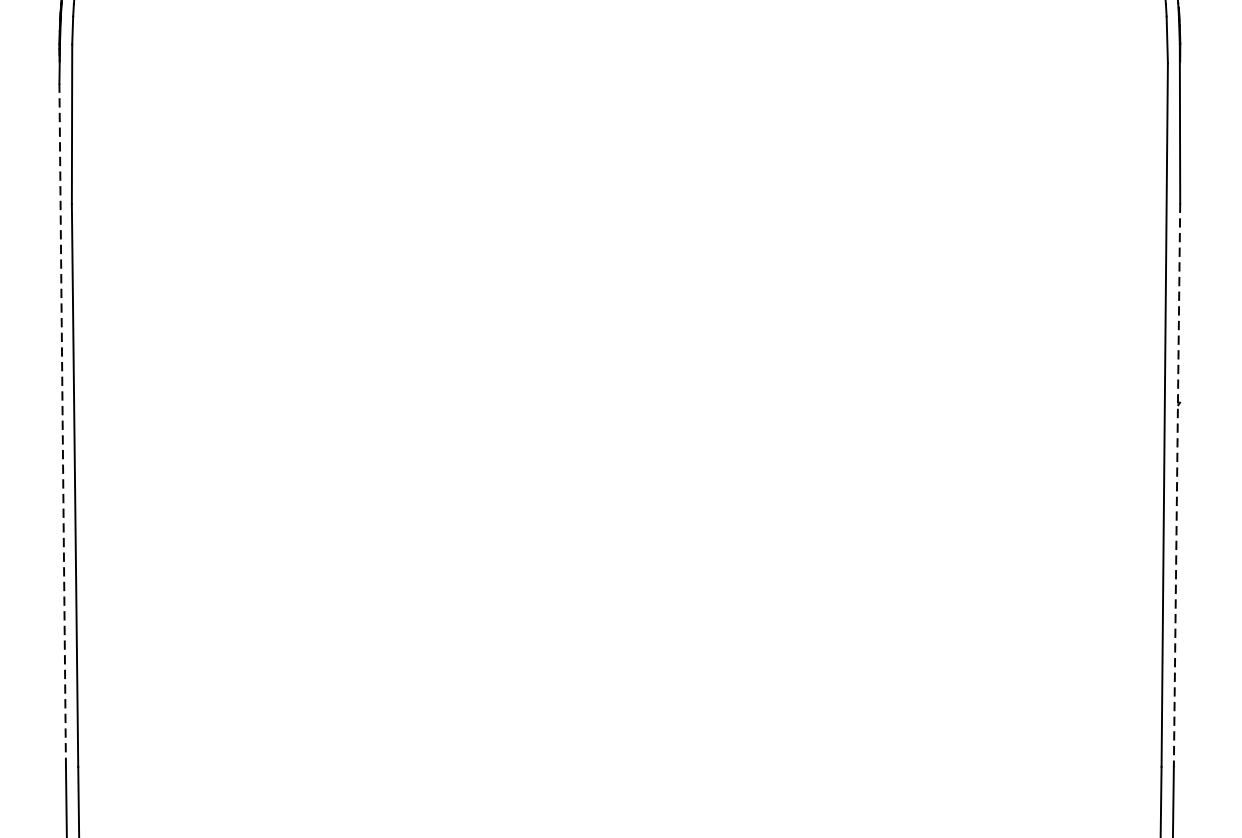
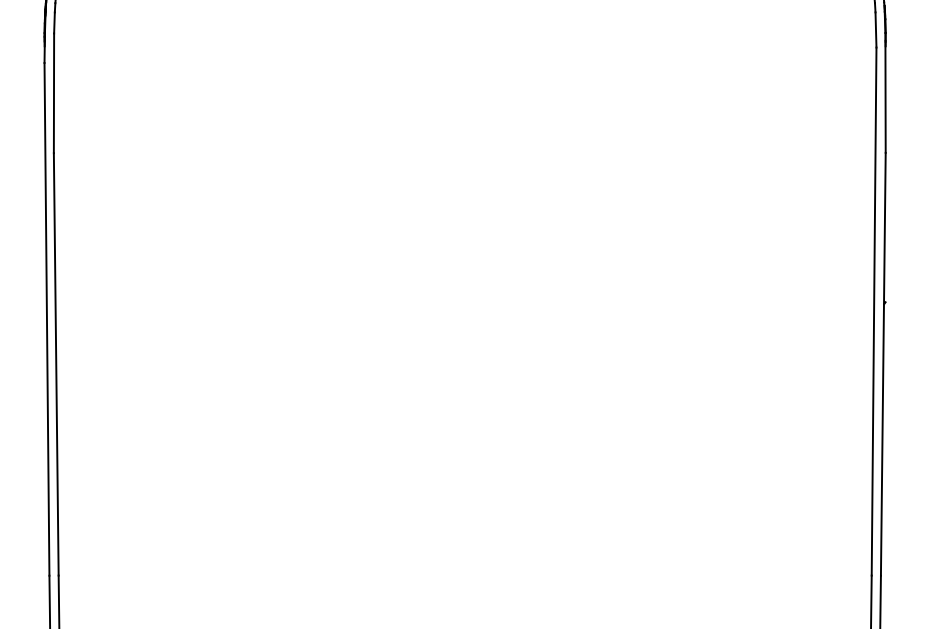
line: (62, 424) -> (46, 318), dashed -> solid
line: (1177, 485) -> (883, 364), dashed -> solid

